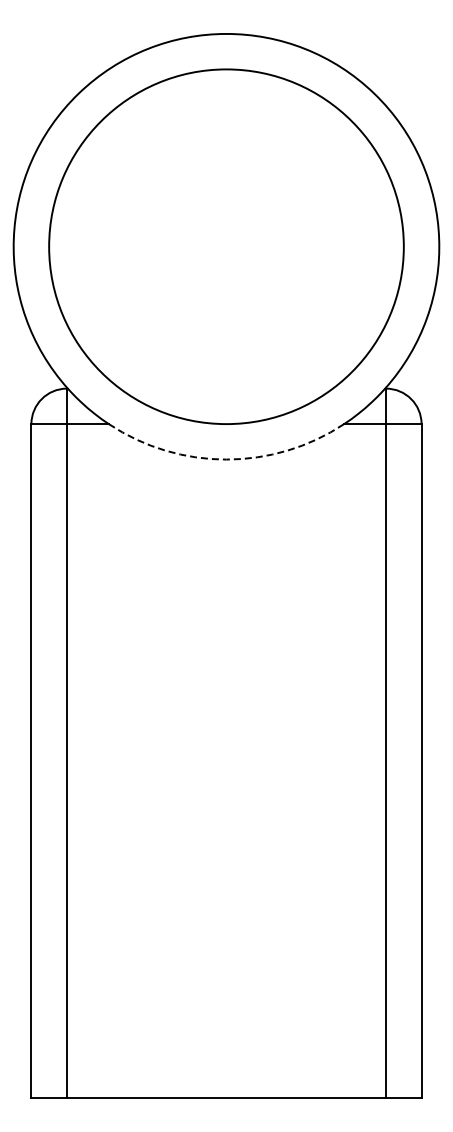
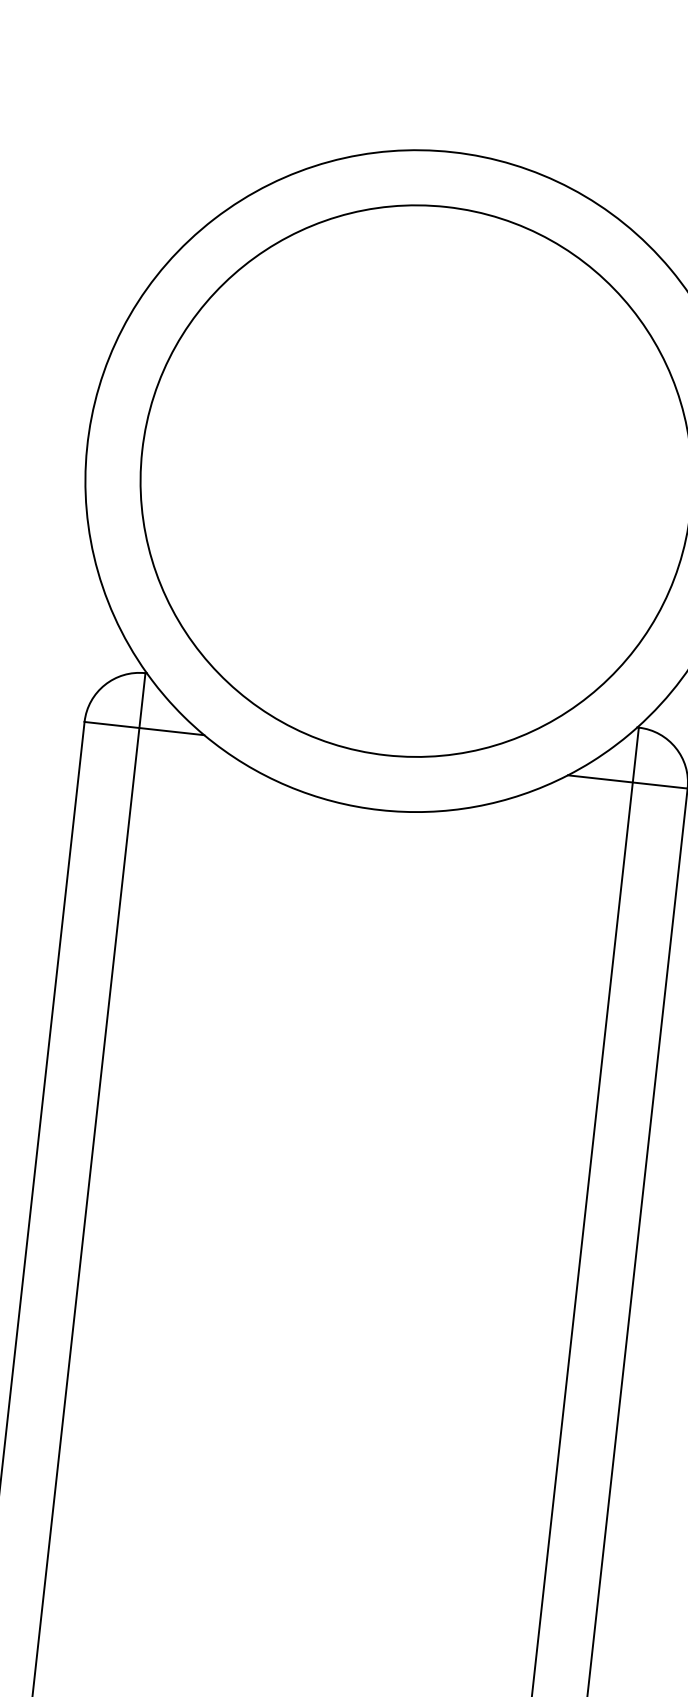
arc: (226, 459) -> (380, 809), dashed -> solid

